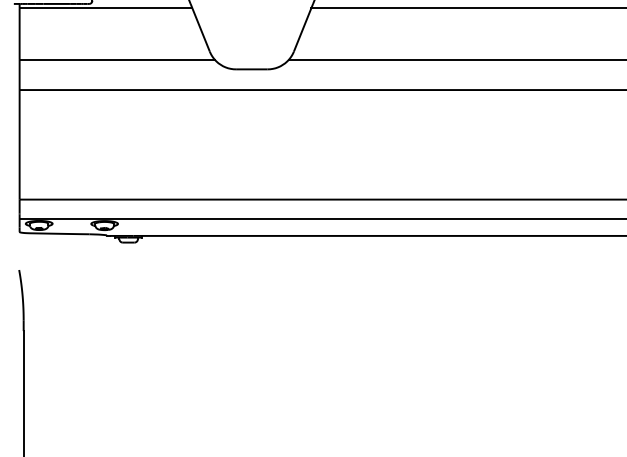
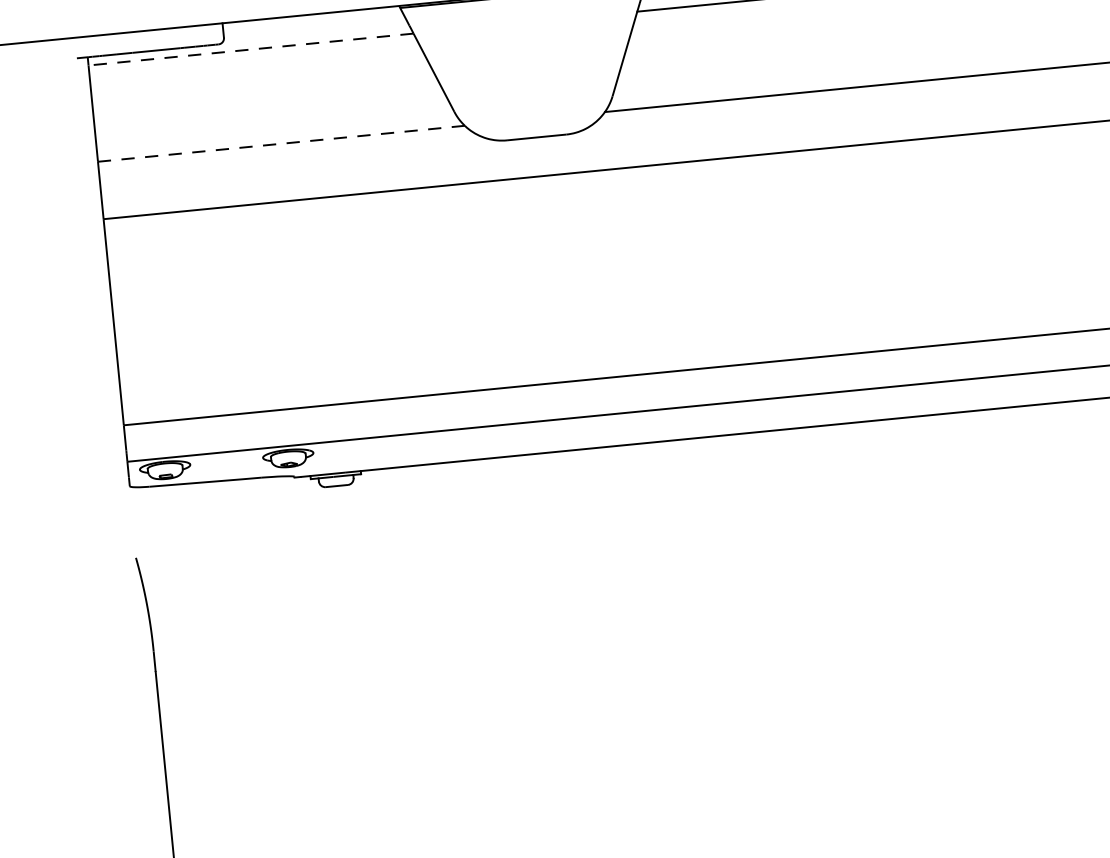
line: (105, 8) -> (250, 49), solid -> dashed
line: (117, 59) -> (282, 143), solid -> dashed

